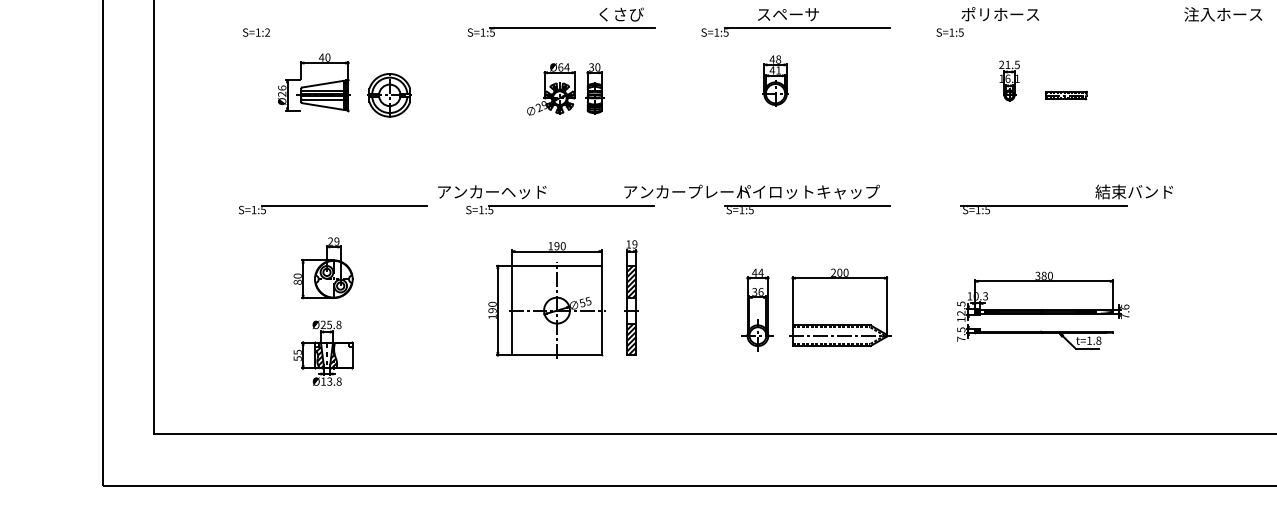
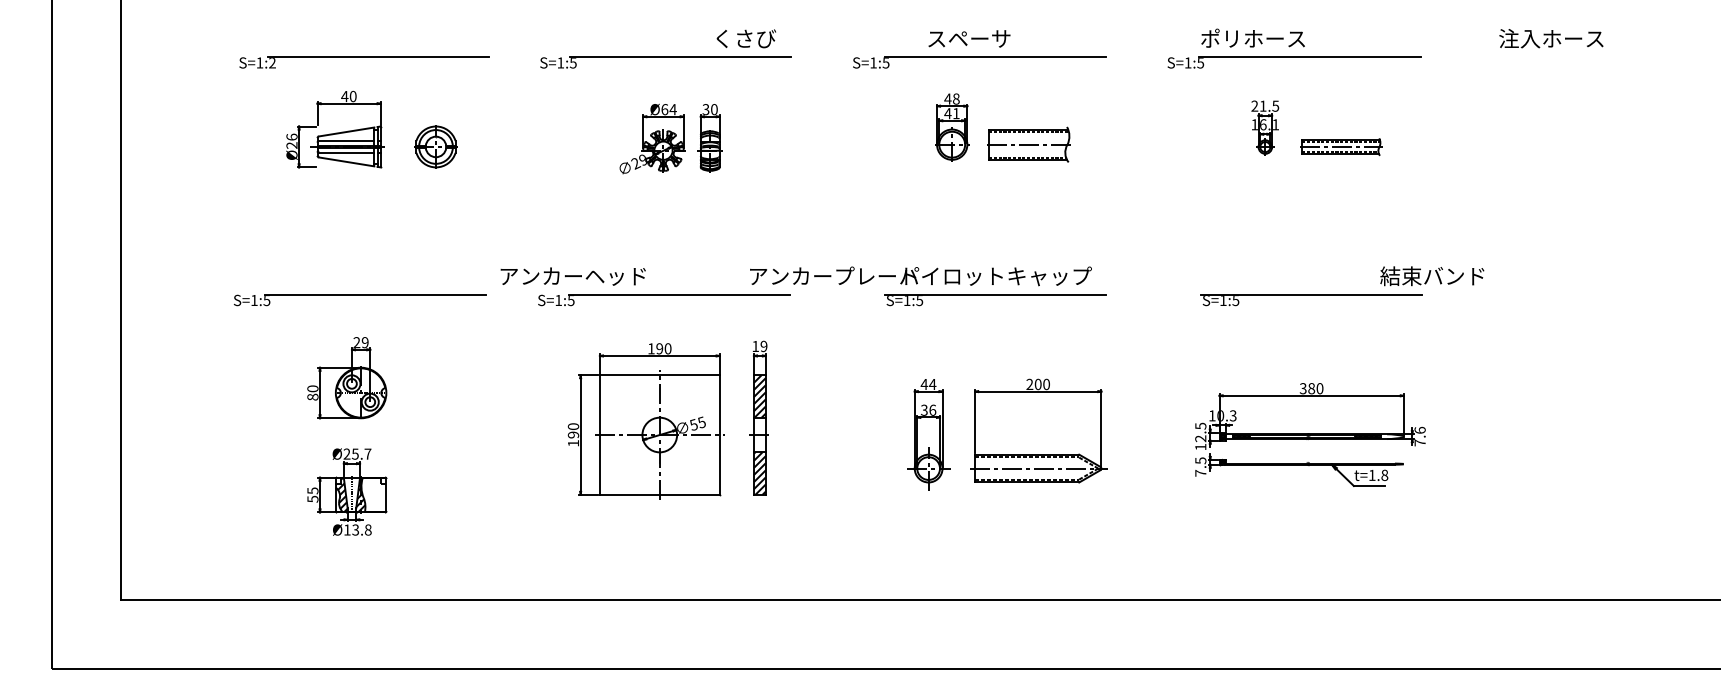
line: (346, 28) -> (378, 57), added
line: (1042, 28) -> (1309, 57), added
part: (832, 93) -> (1028, 144), added
part: (389, 95) -> (435, 146), size x0.71
part: (1066, 95) -> (1341, 147), size x1.43
text: (338, 324) -> (367, 453), Ø25.8 -> Ø25.7

